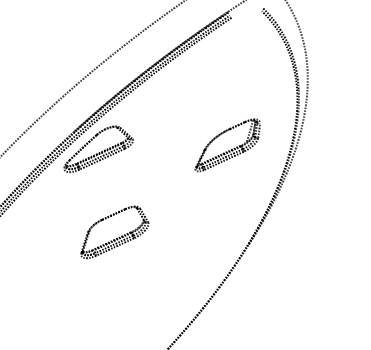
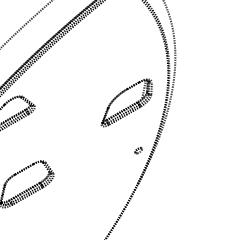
part: (227, 145) -> (126, 102), moved
part: (252, 203) -> (138, 150), added

